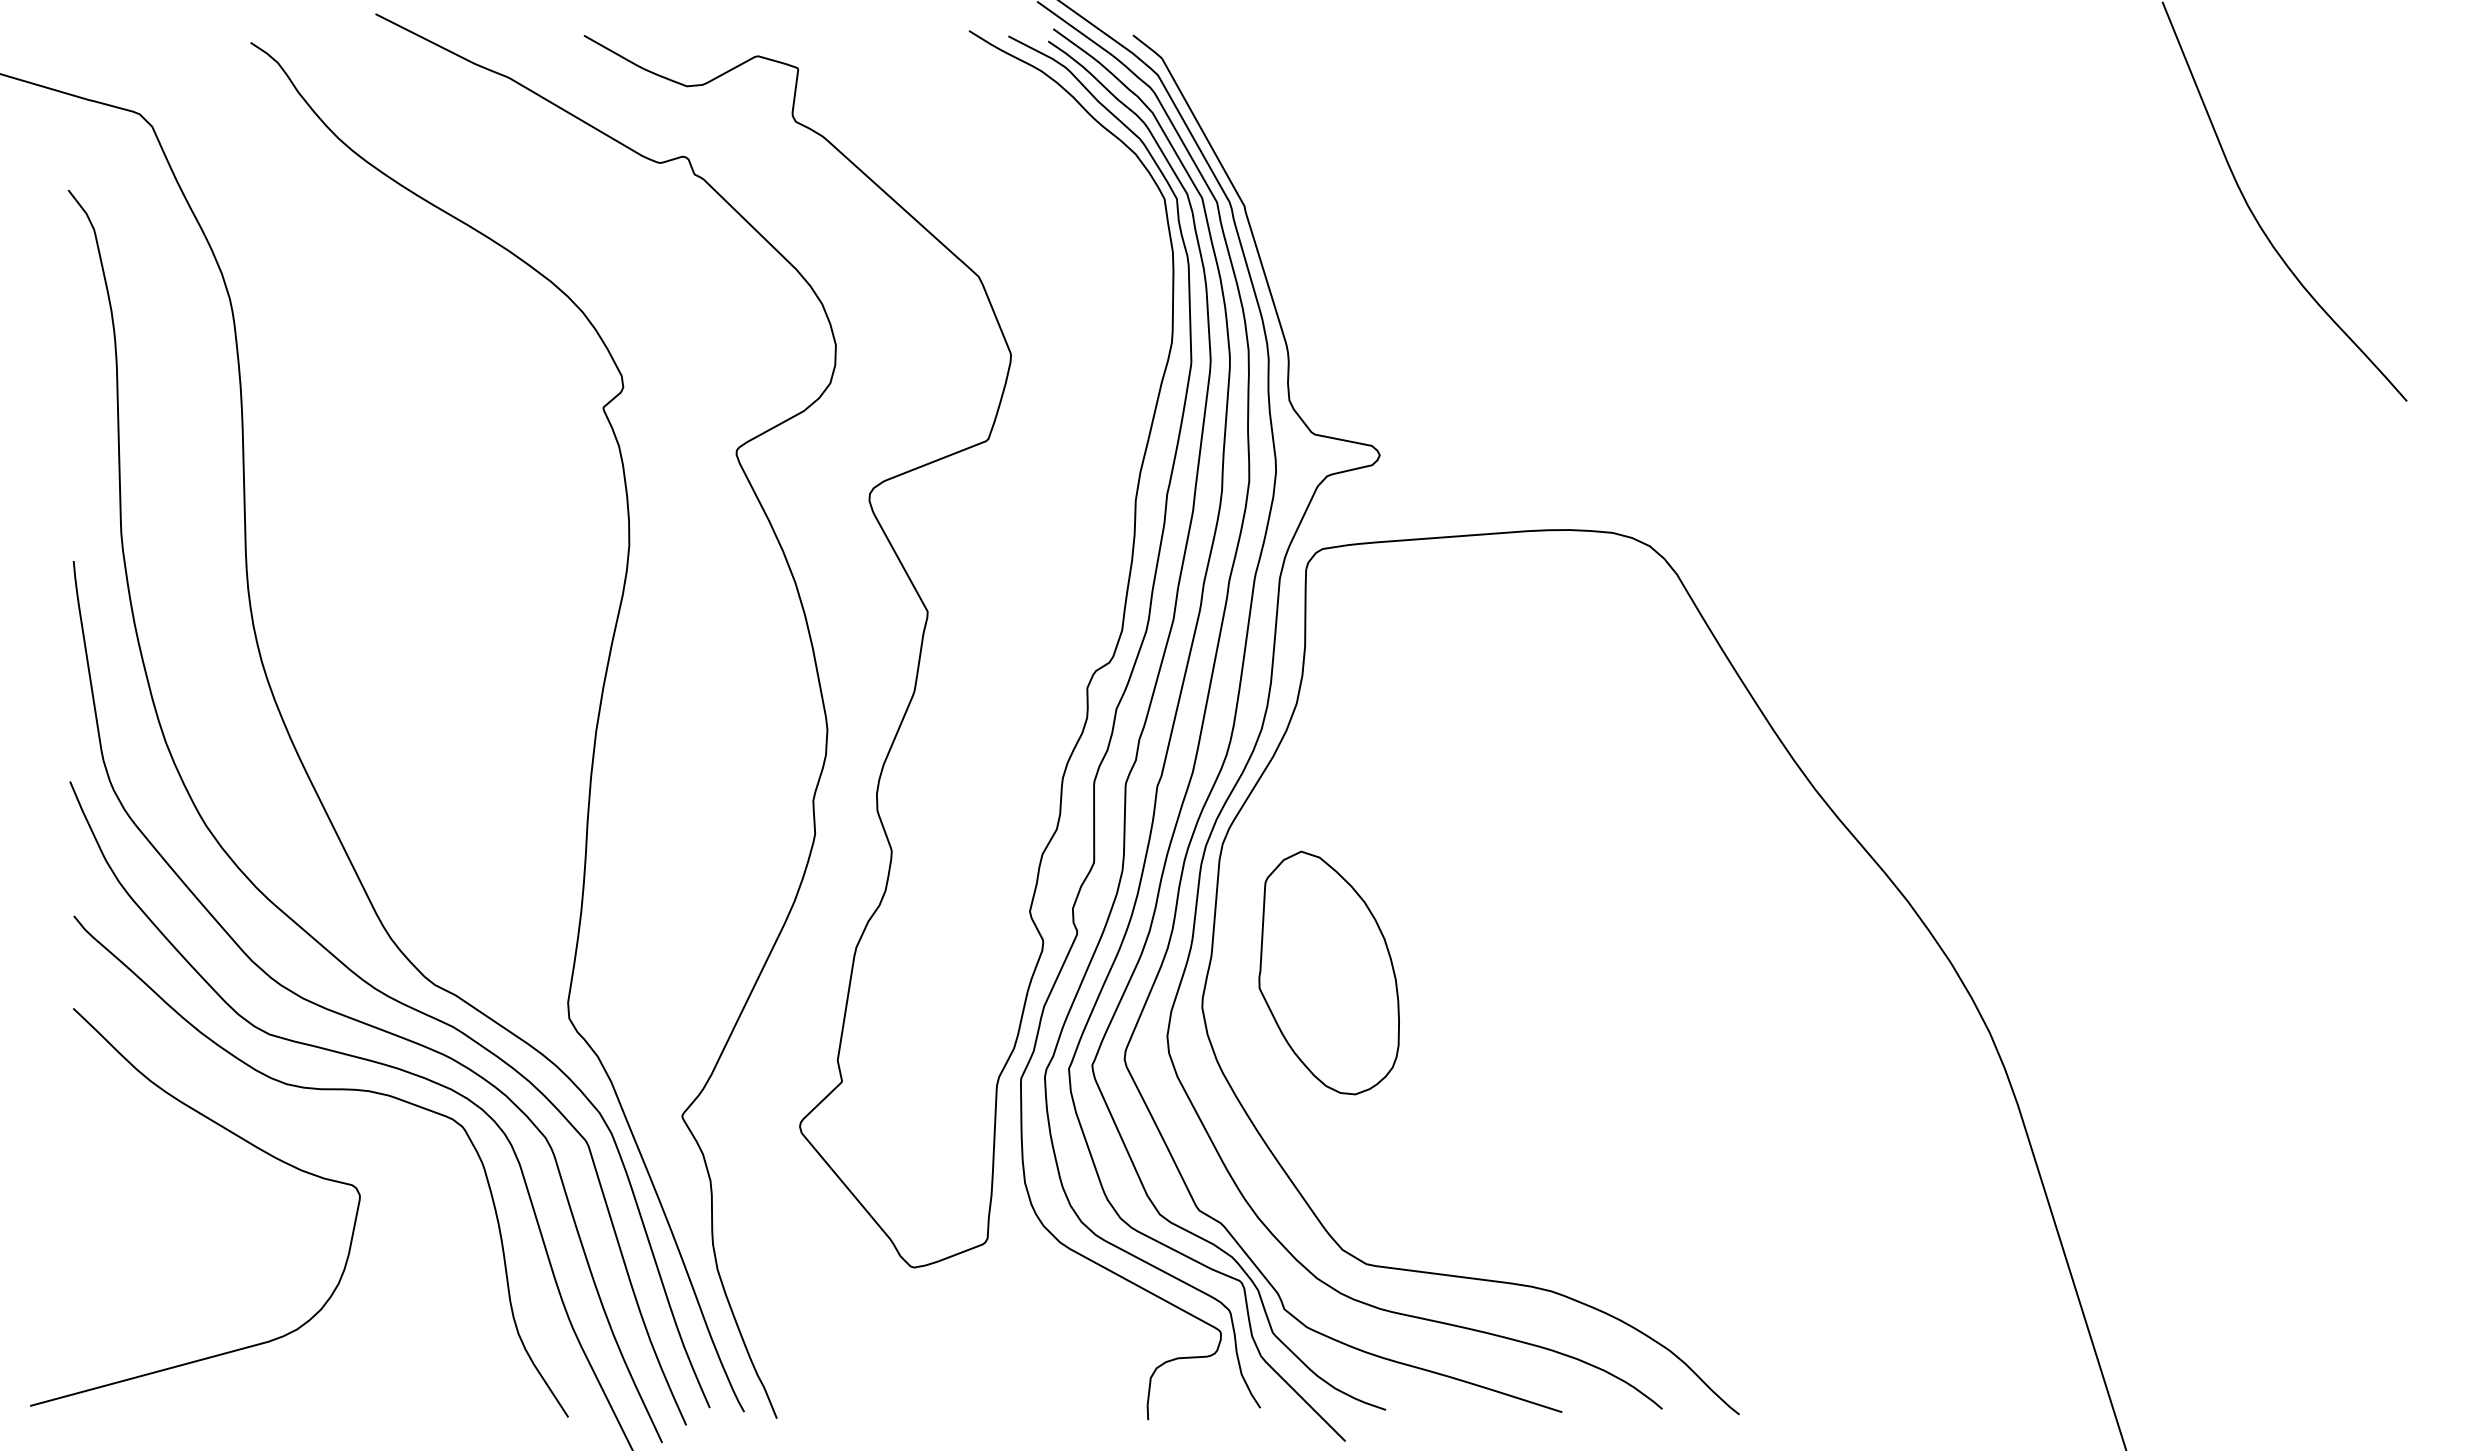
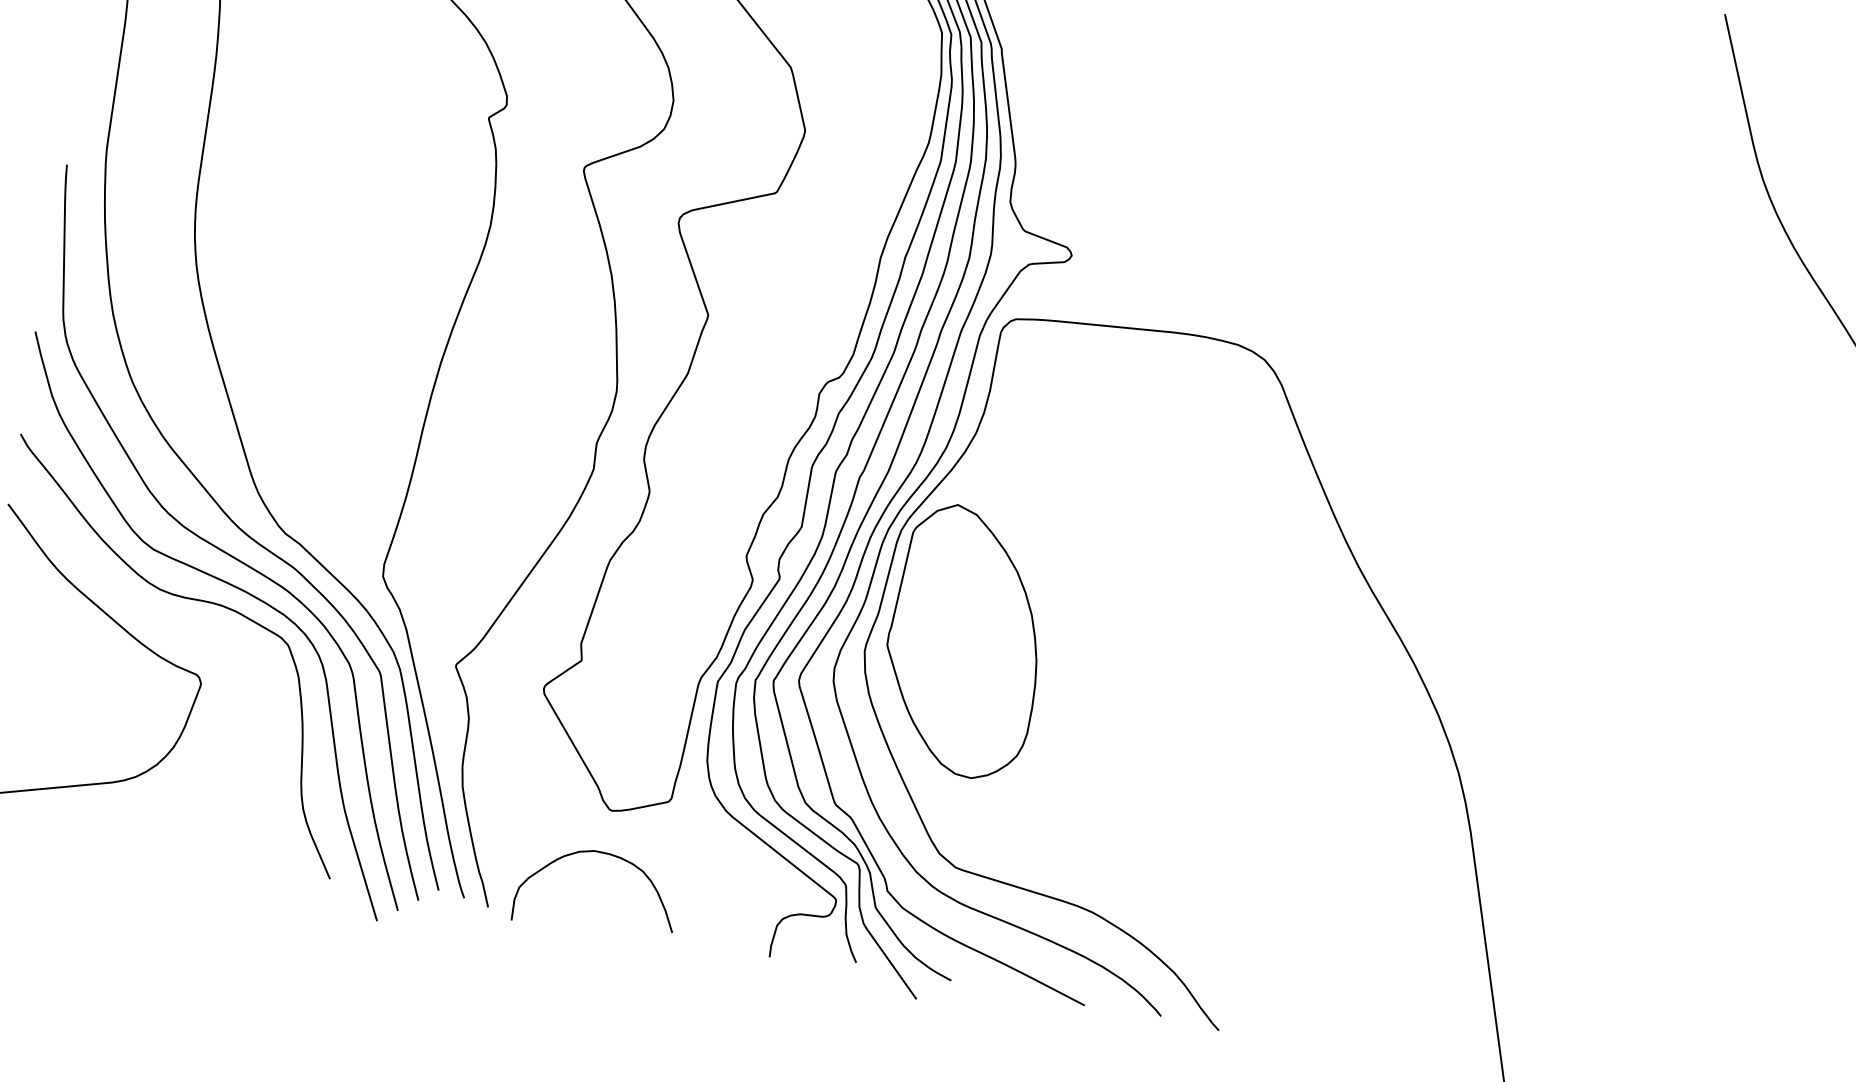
part: (1328, 972) -> (965, 641), size x1.43
curve: (913, 1324) -> (604, 853), added

